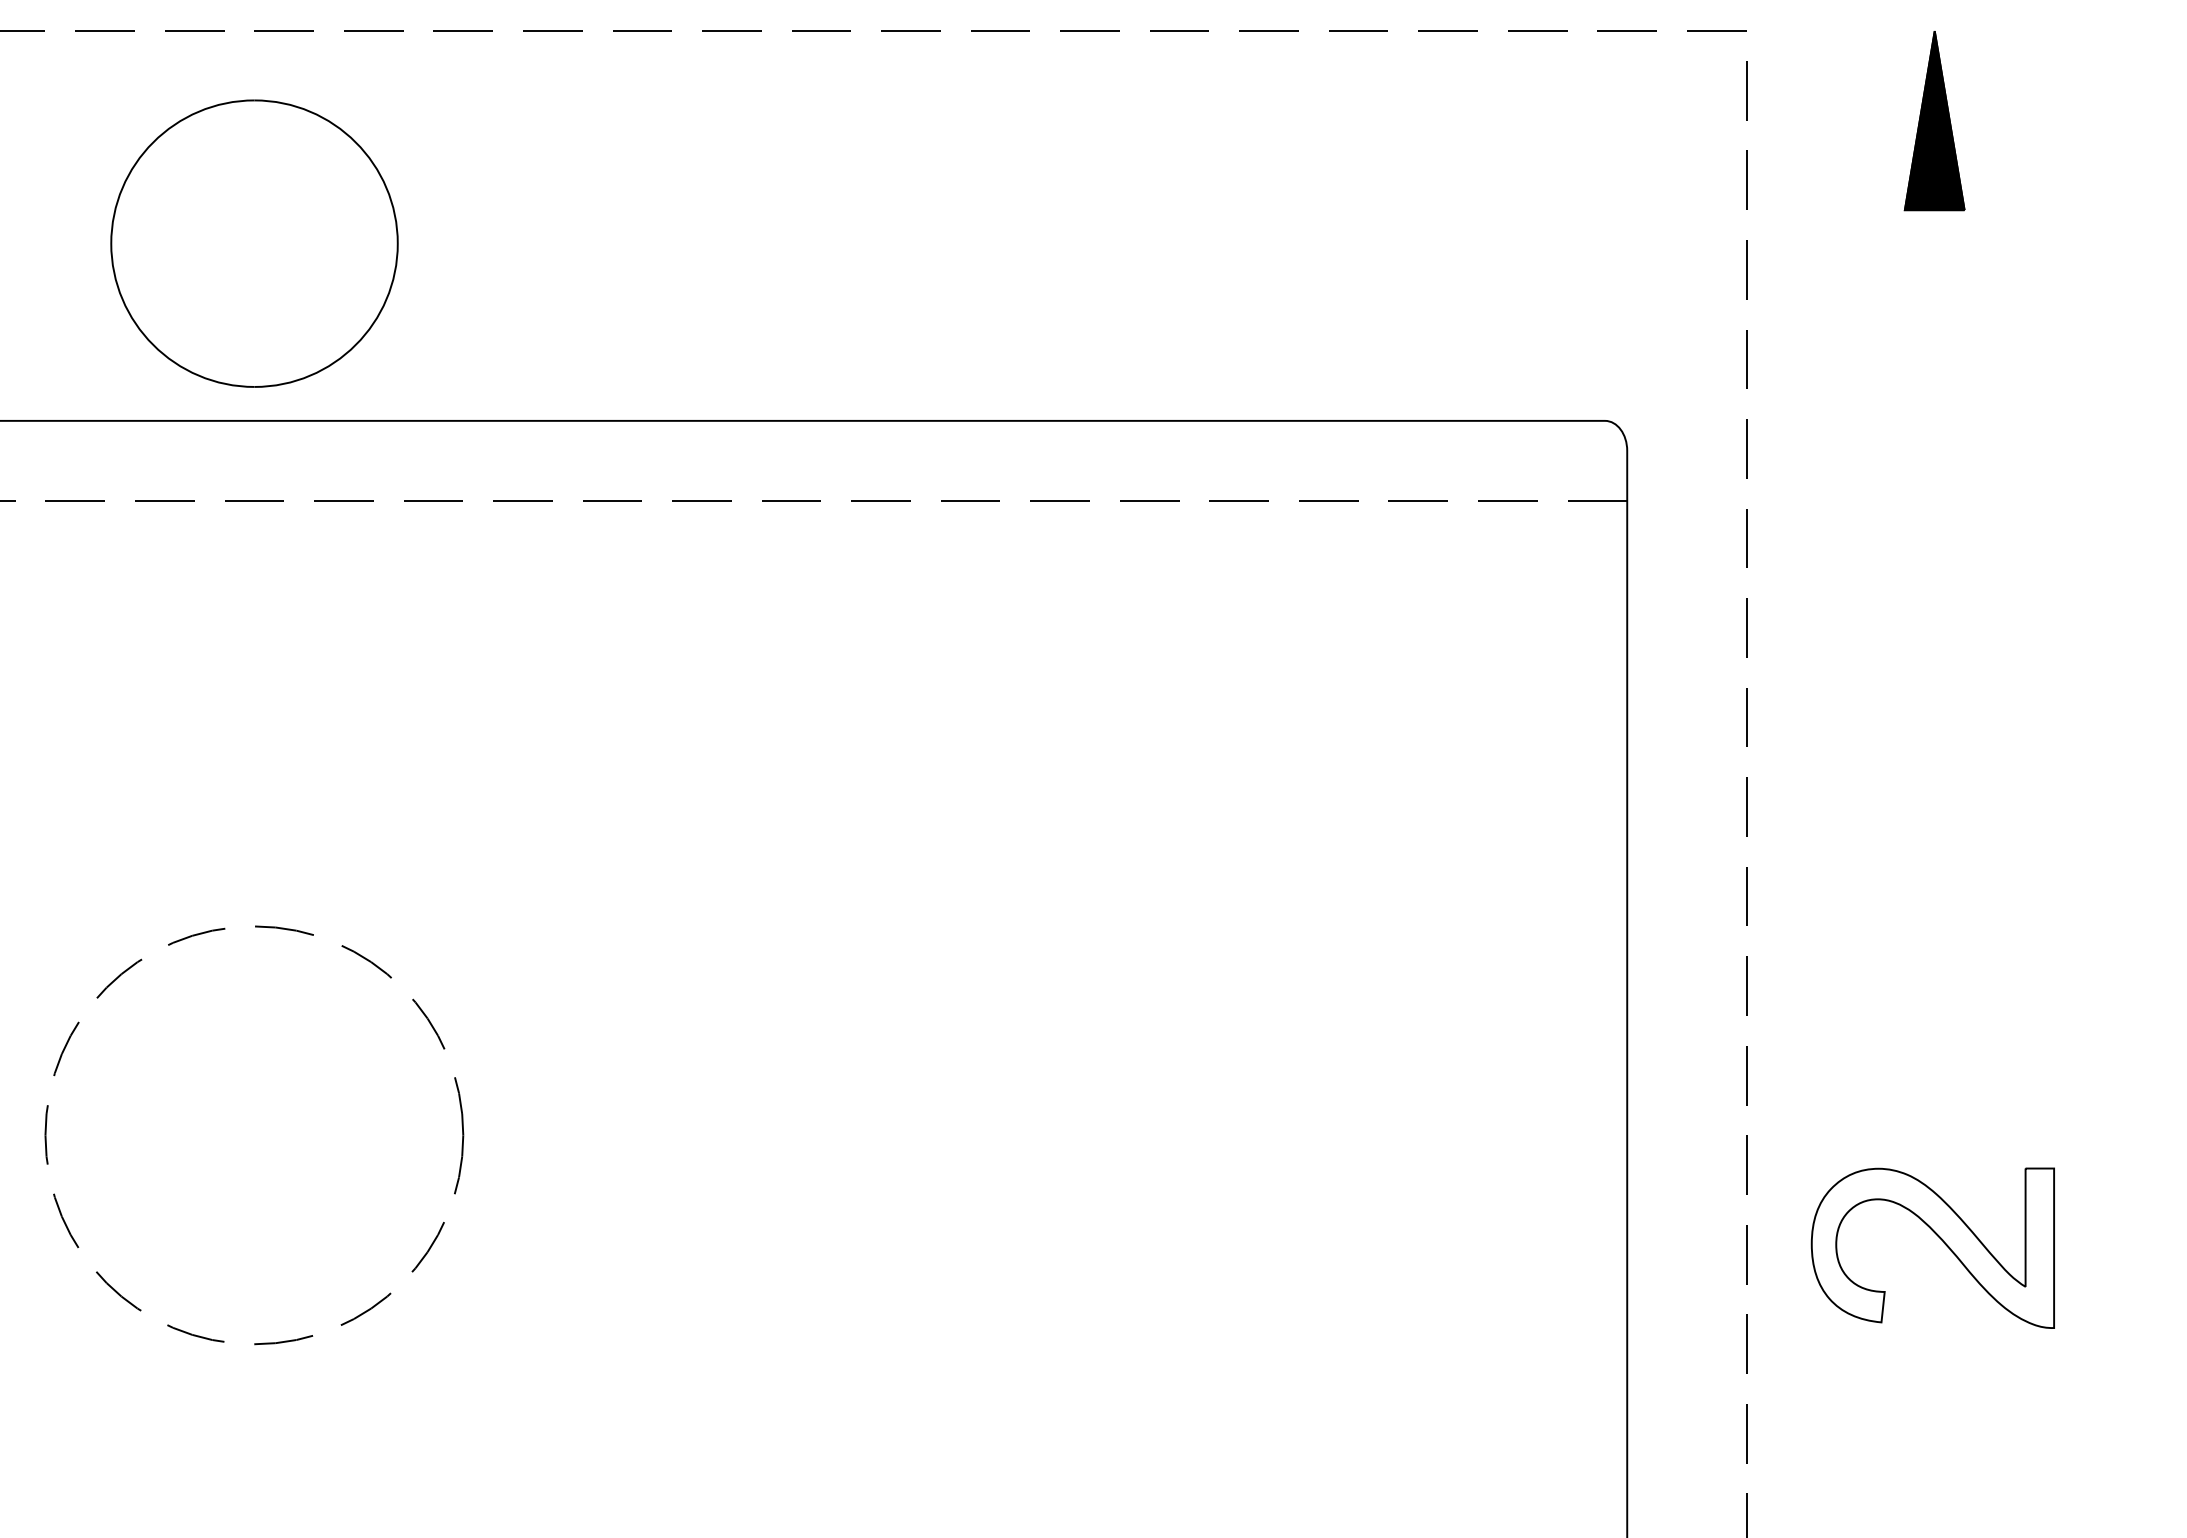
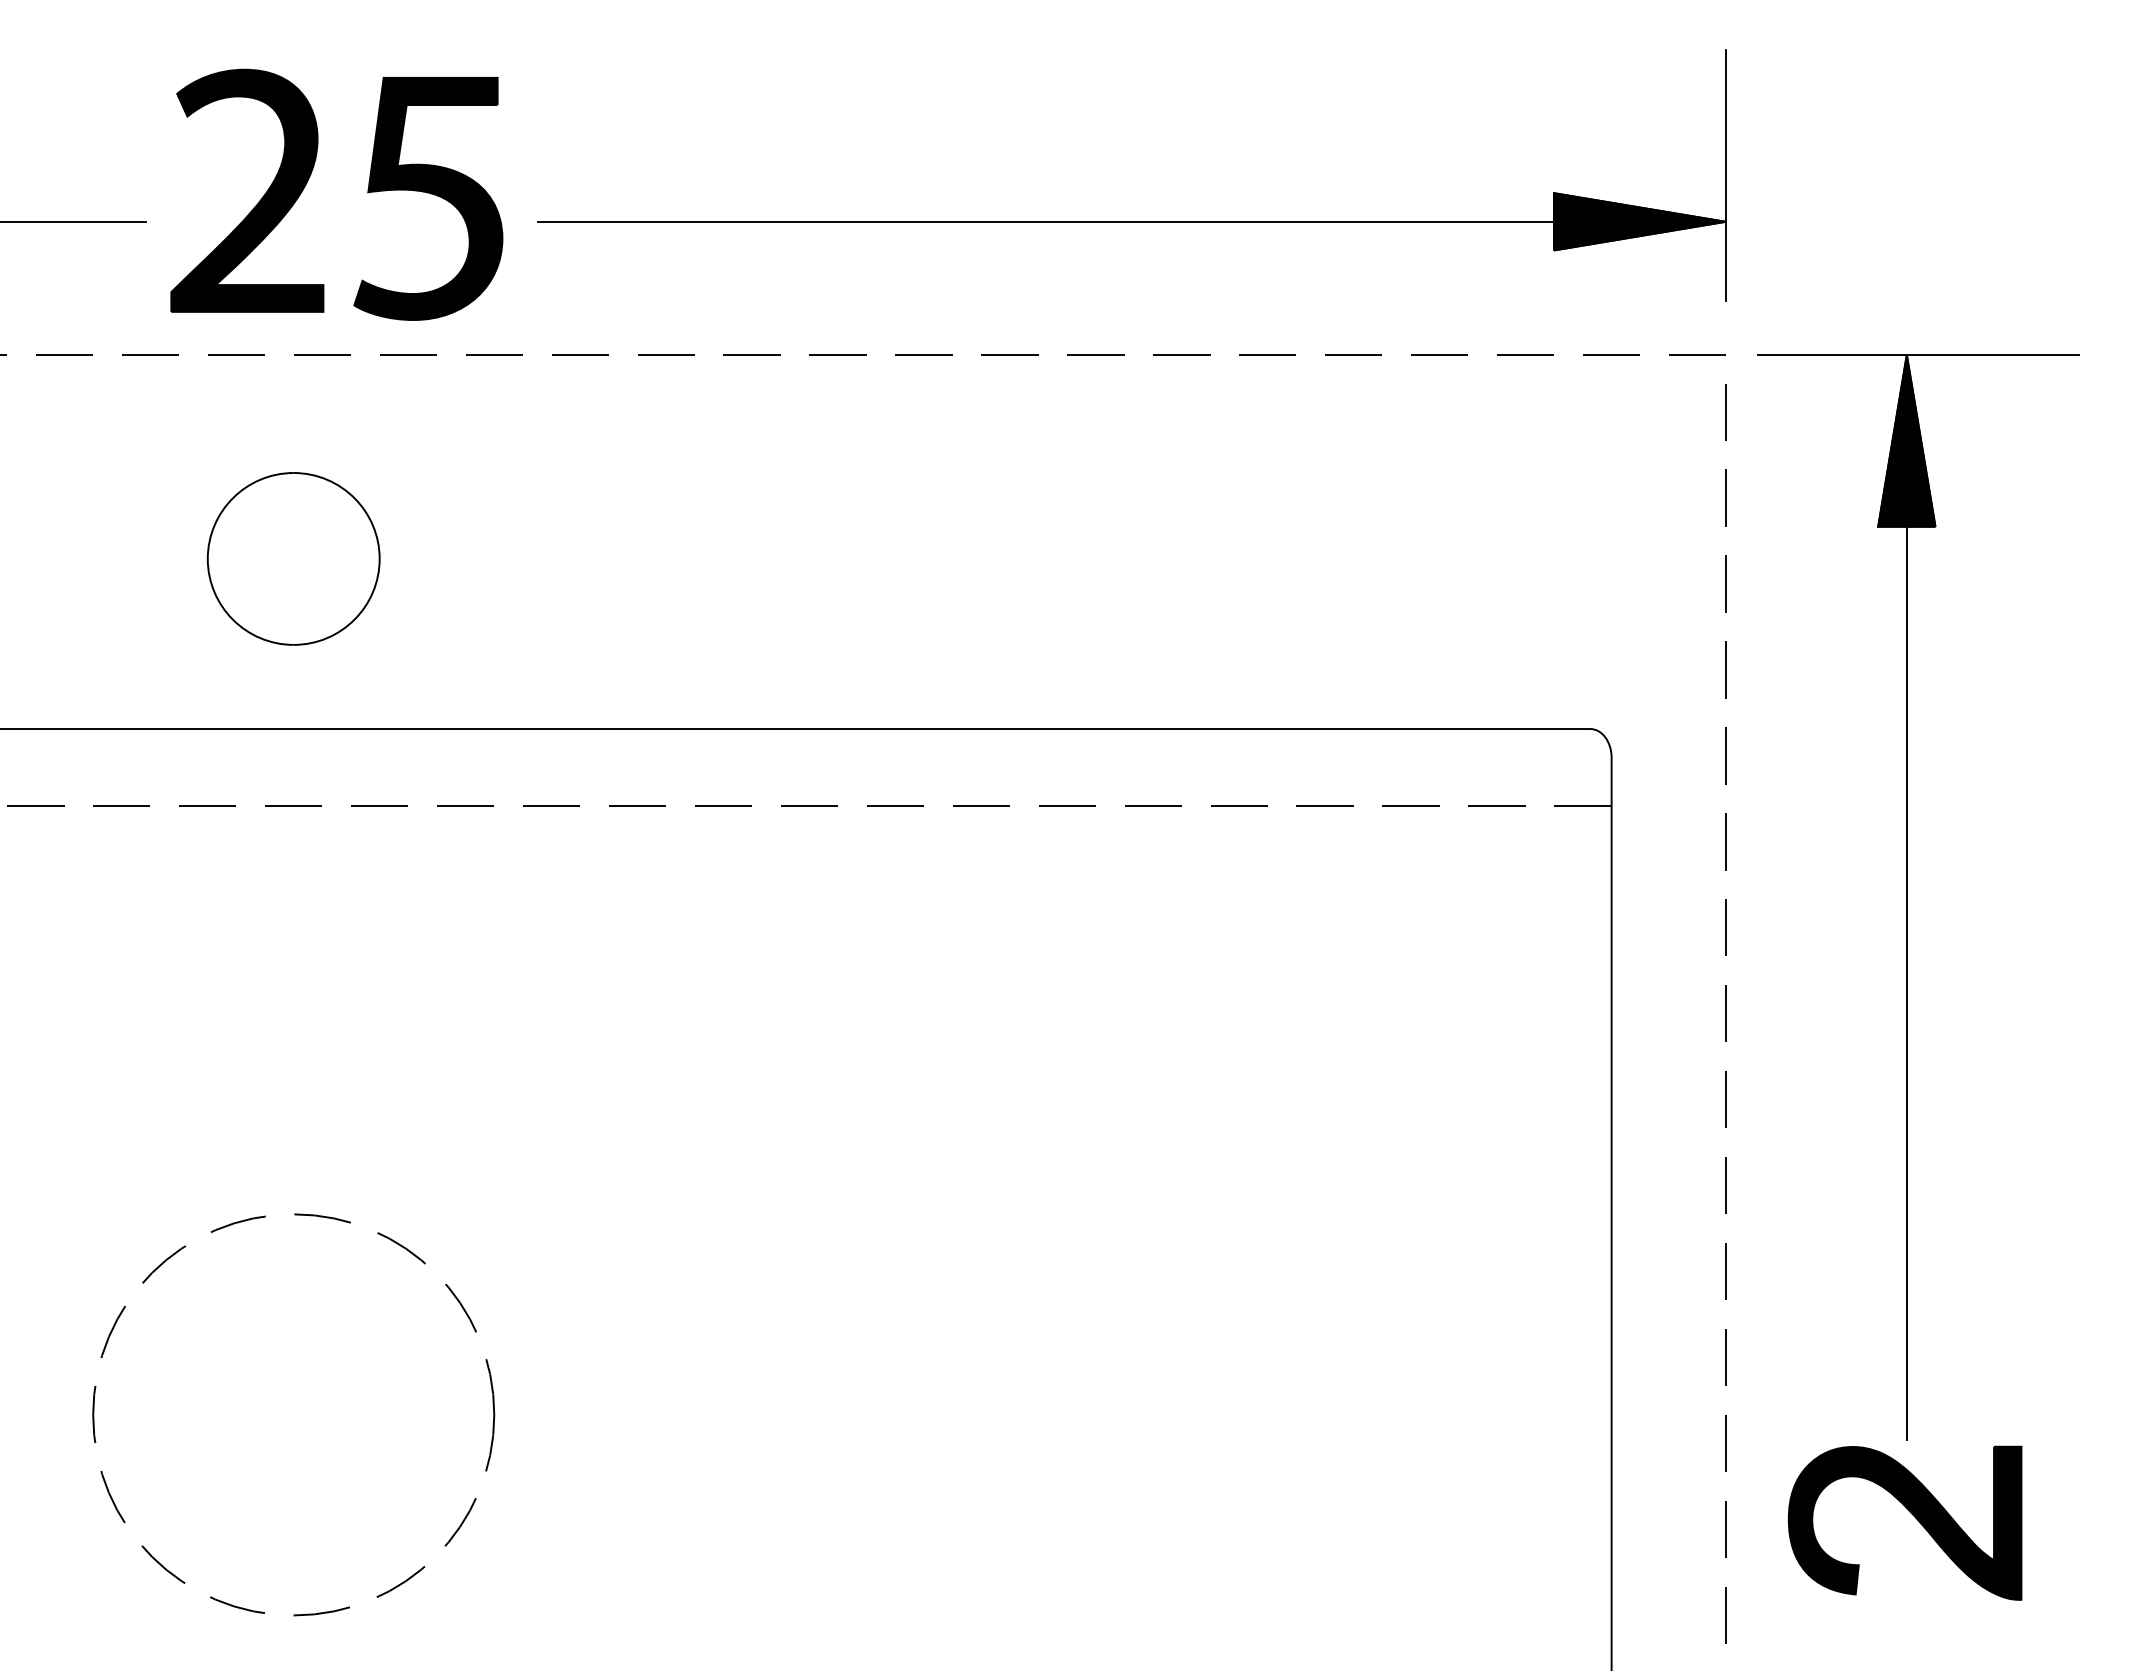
line: (1945, 30) -> (1917, 354), added
part: (254, 243) -> (293, 558), size x0.62
line: (1934, 685) -> (1906, 983), added
fill: (1932, 1247) -> (1904, 1522), added

